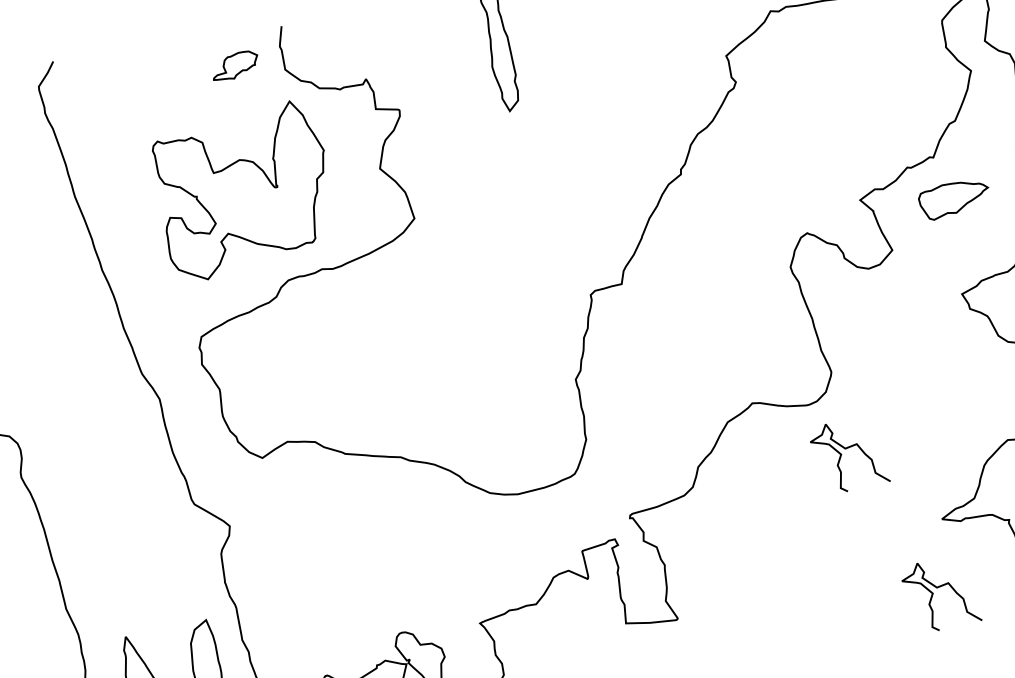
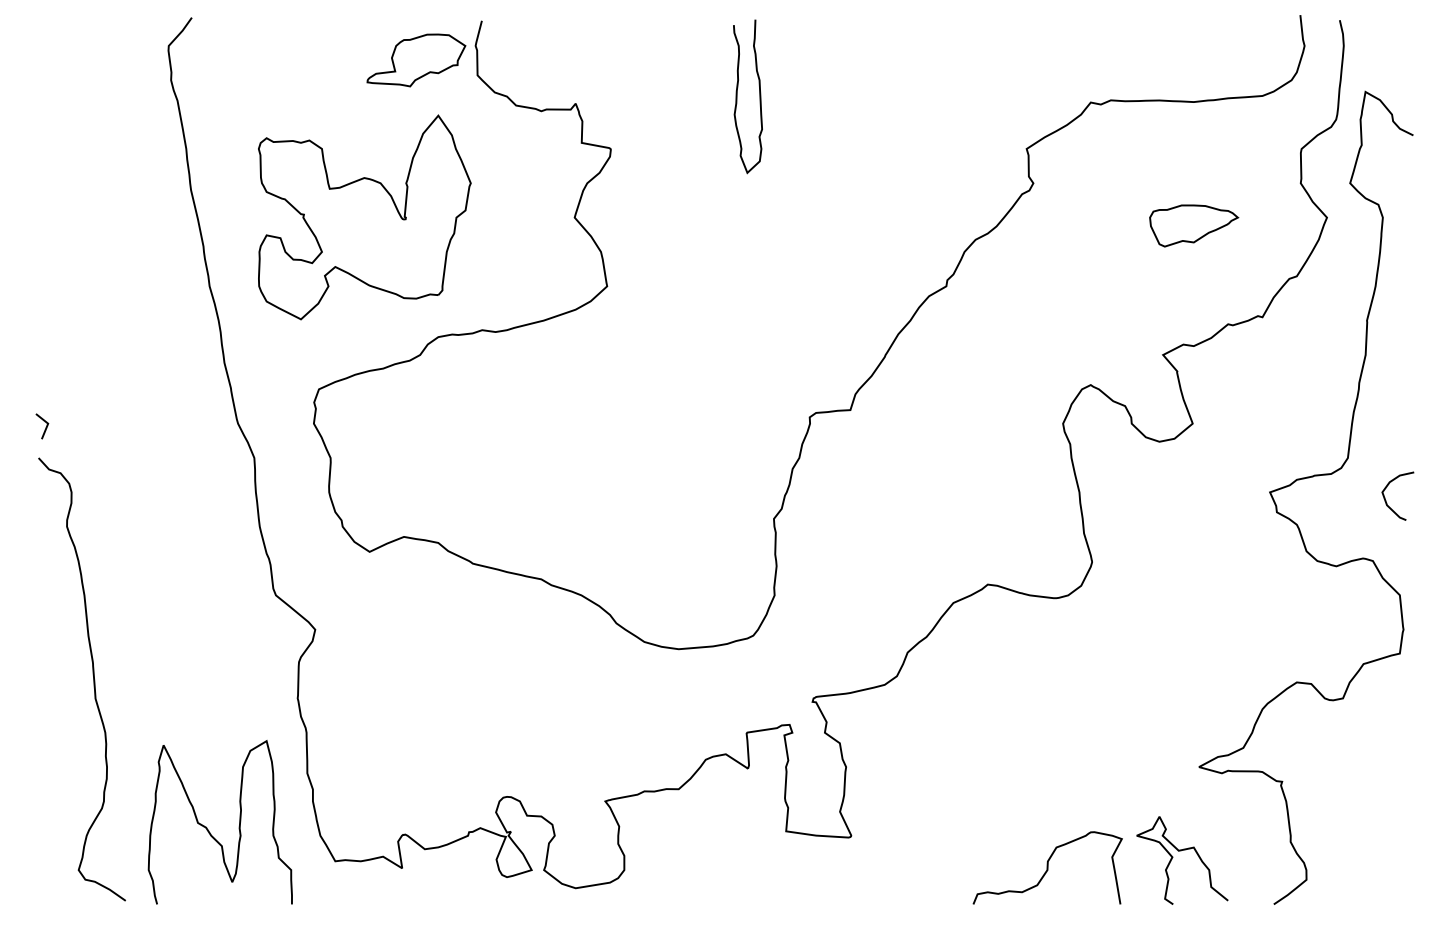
part: (235, 65) -> (416, 60), size x1.67
part: (244, 191) -> (364, 217), moved
part: (954, 199) -> (1194, 225), moved
curve: (847, 448) -> (1096, 660), removed
curve: (836, 617) -> (1047, 867), added

